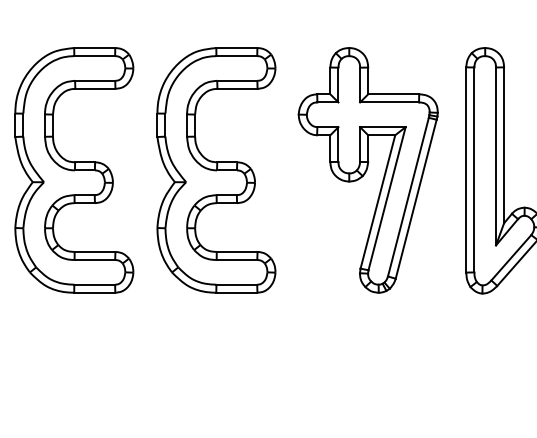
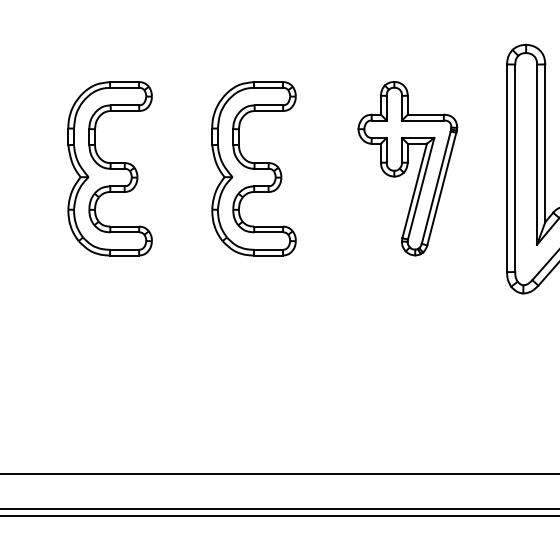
part: (73, 170) -> (109, 168), size x0.7
part: (215, 170) -> (253, 168), size x0.7
part: (368, 170) -> (407, 168), size x0.7

